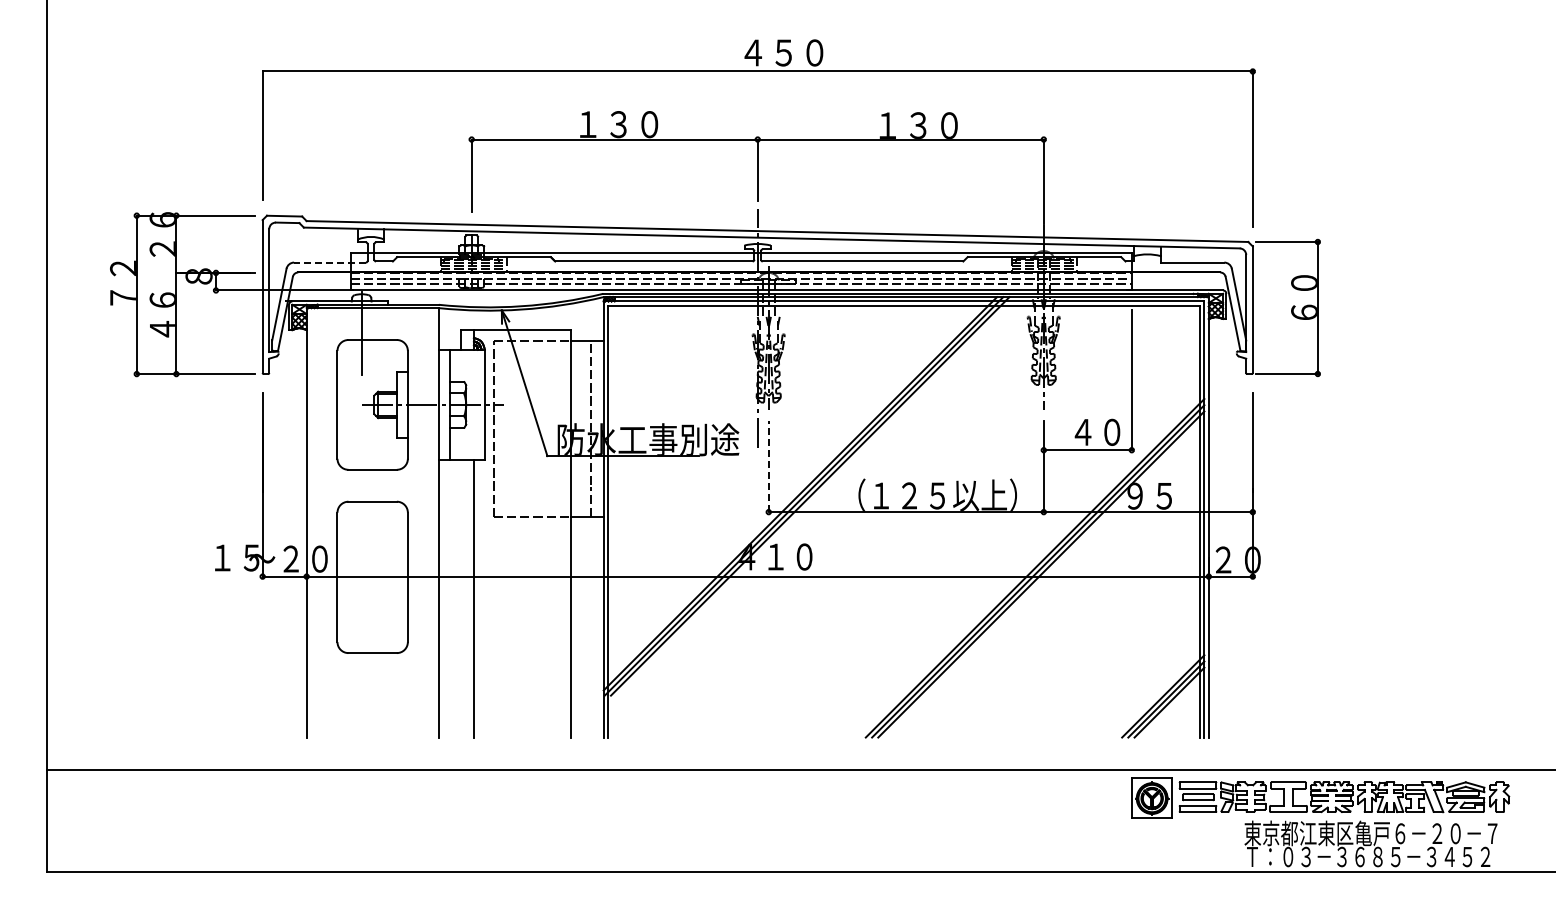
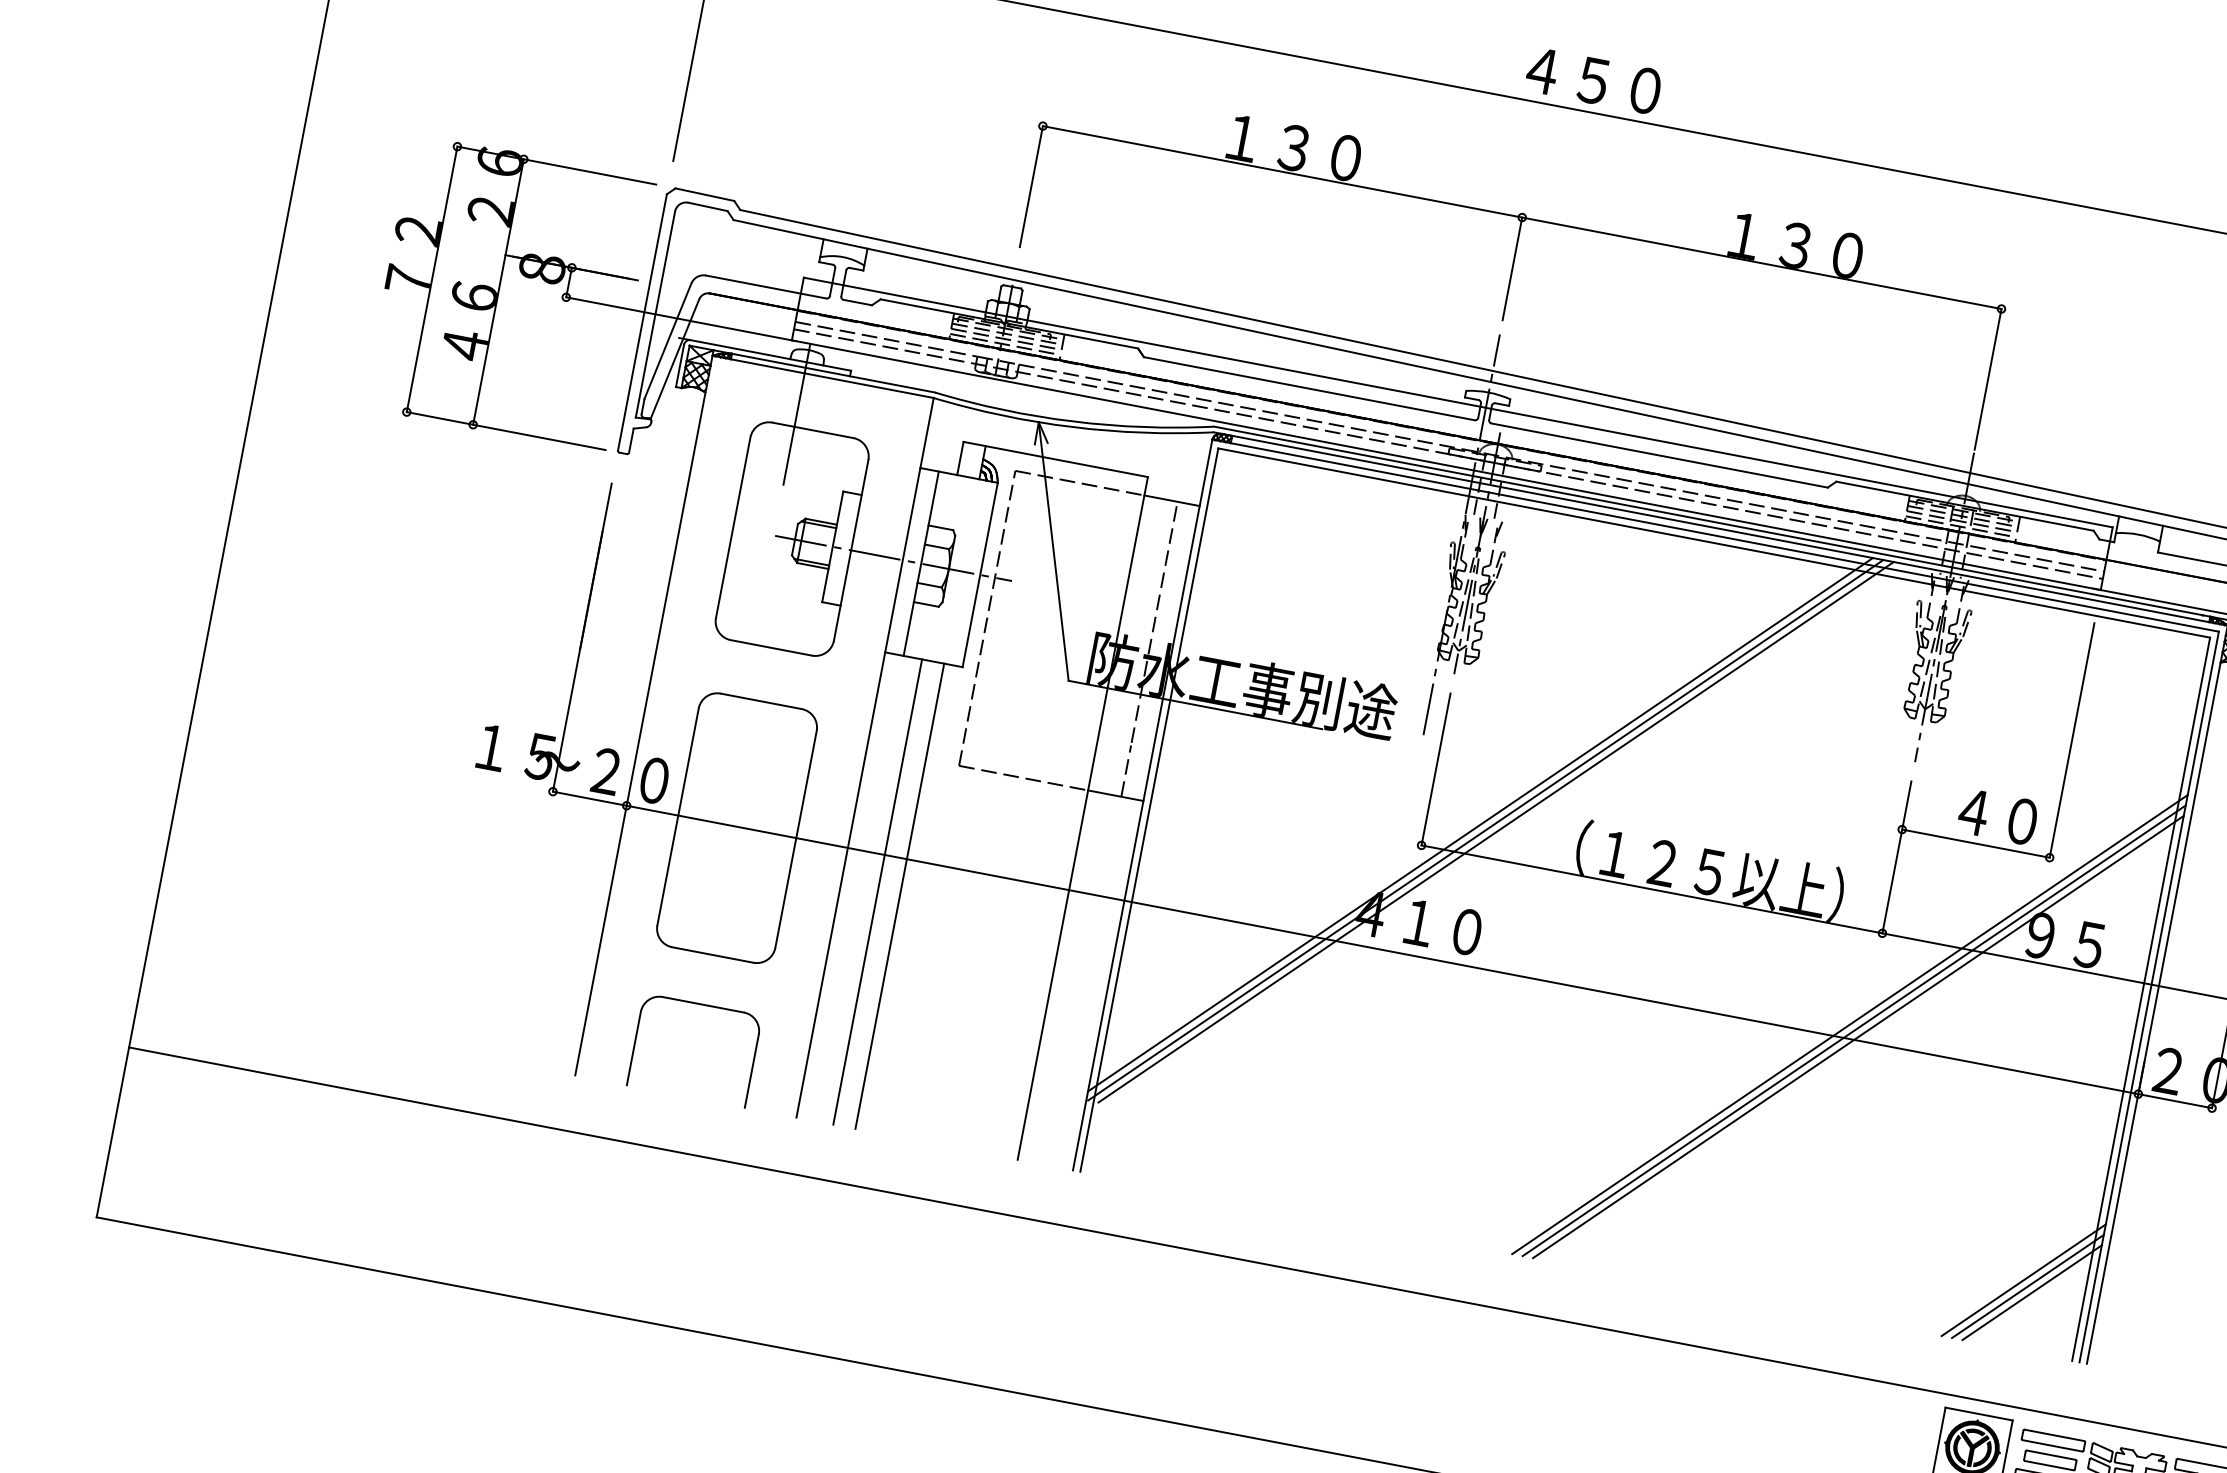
line: (330, 262) -> (767, 287), dashed -> solid
line: (768, 466) -> (1435, 768), dashed -> solid
line: (460, 598) -> (877, 891), added
part: (372, 683) -> (702, 1005), added

